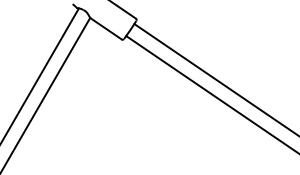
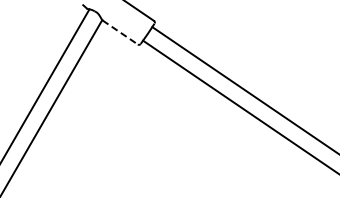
line: (106, 28) -> (120, 32), solid -> dashed

